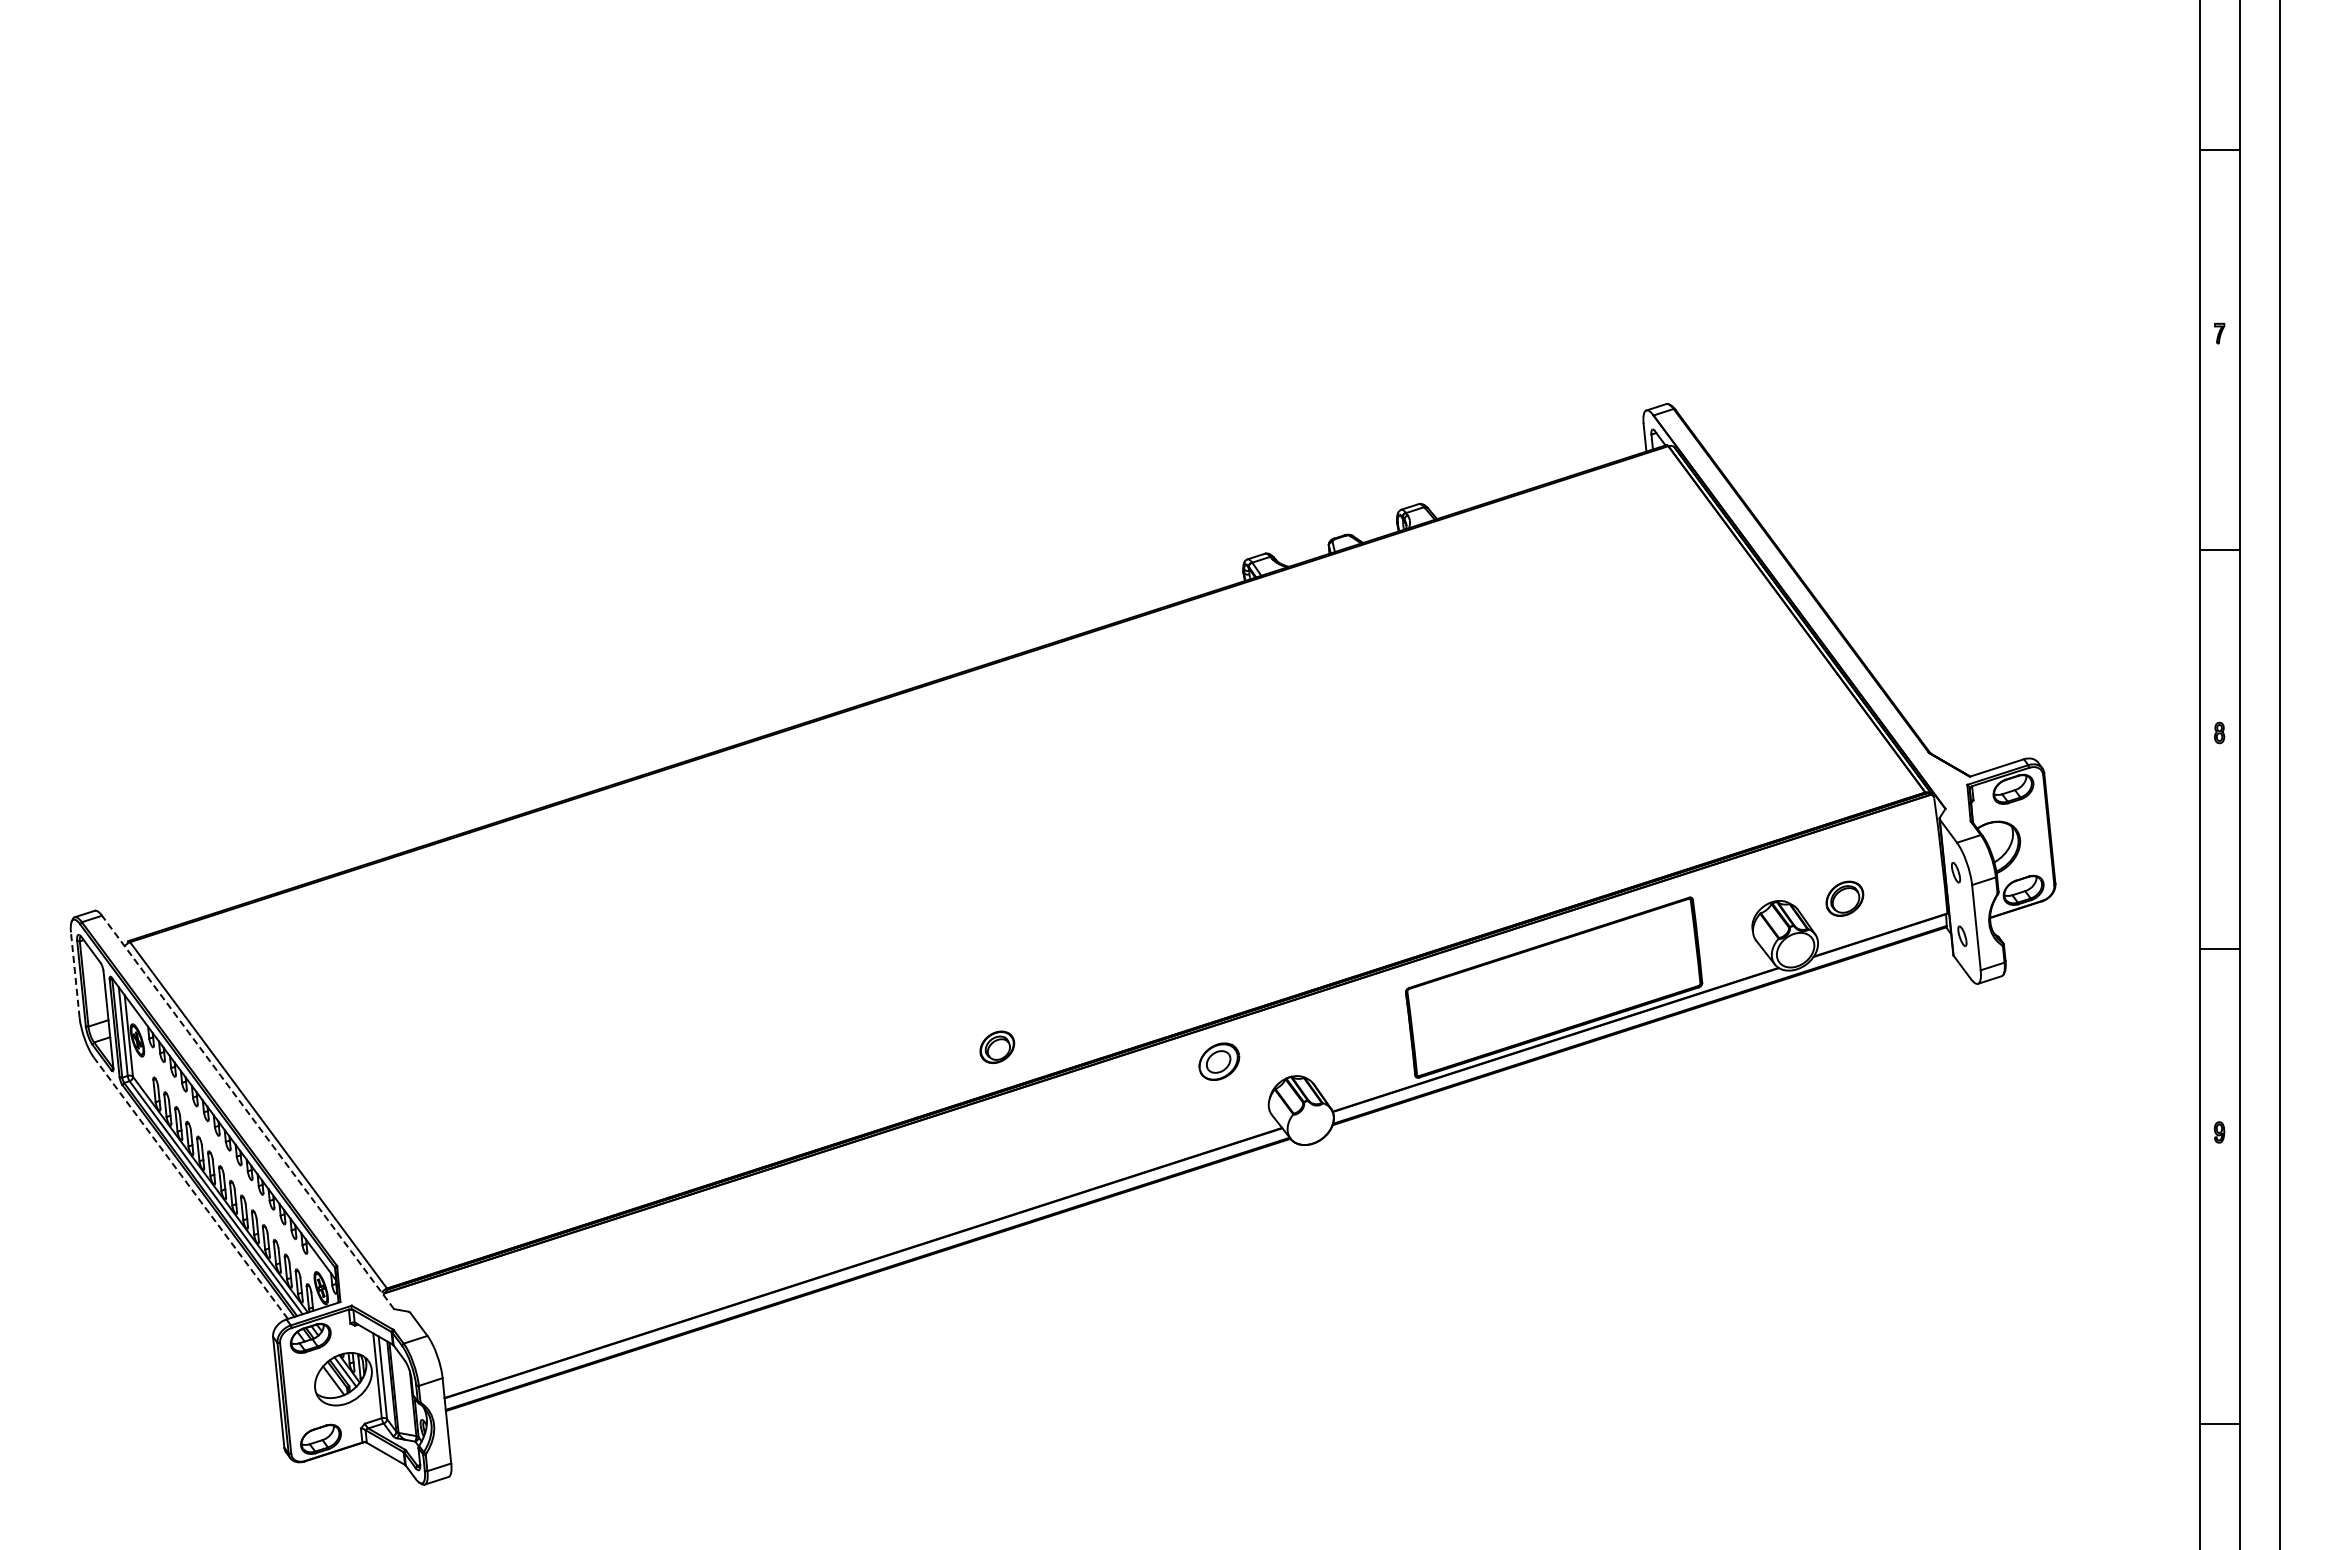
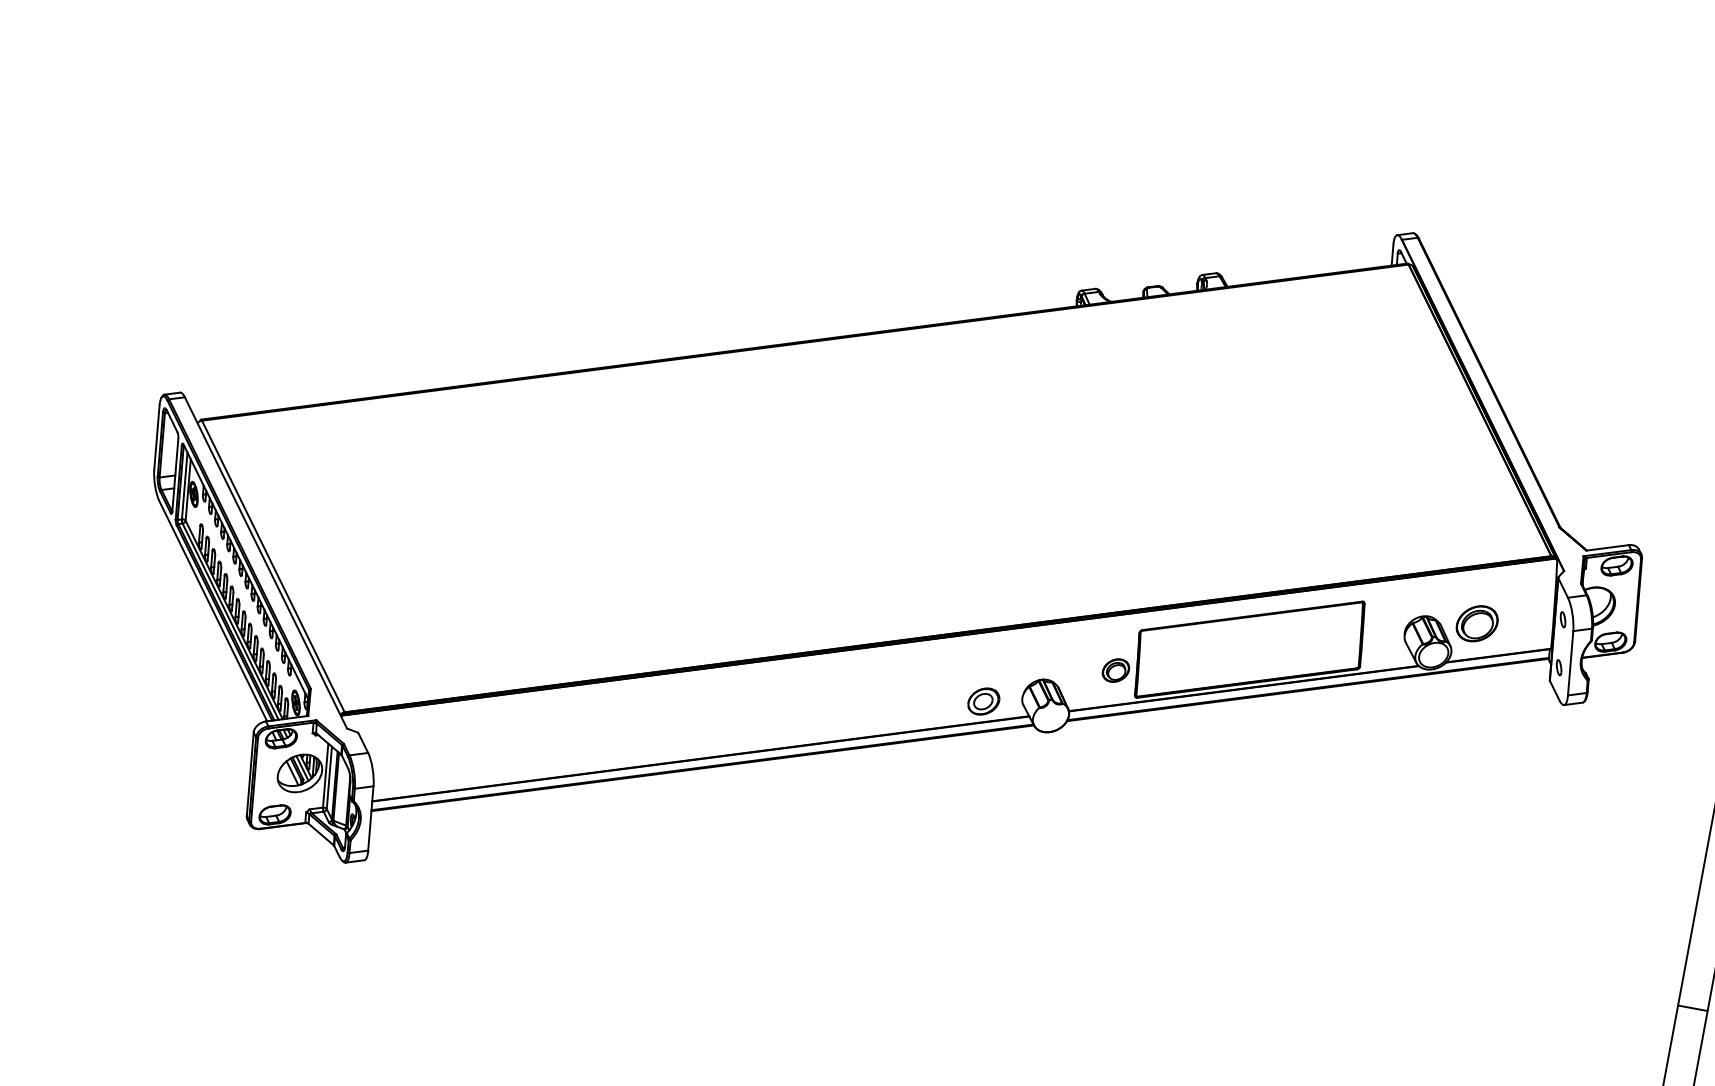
part: (1844, 898) -> (1476, 623), size x1.43
line: (75, 975) -> (157, 437), dashed -> solid
part: (997, 1046) -> (1116, 670), moved
part: (1219, 1061) -> (984, 701), moved
line: (248, 1112) -> (266, 563), dashed -> solid
line: (190, 1188) -> (212, 611), dashed -> solid
line: (2219, 1423) -> (1692, 1008), moved

